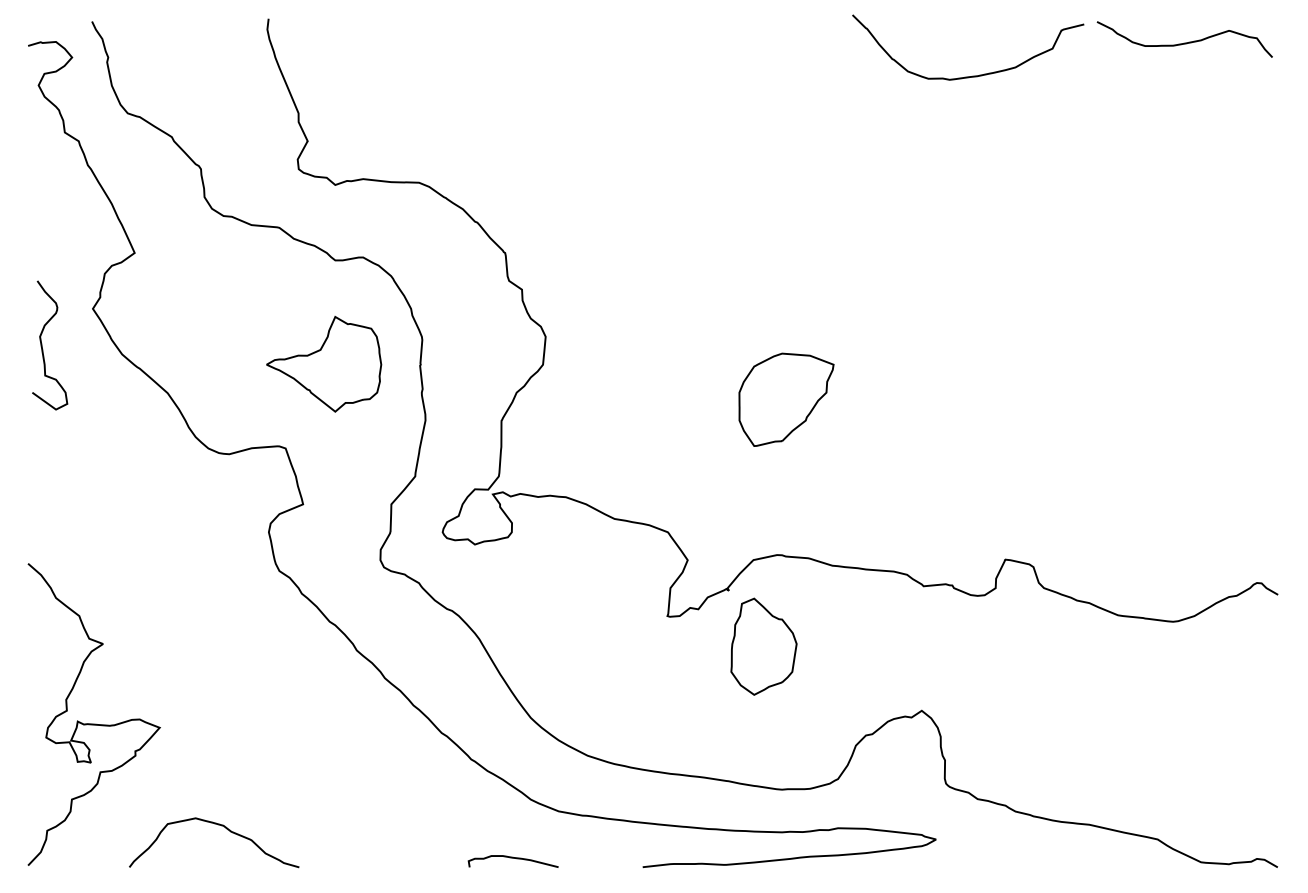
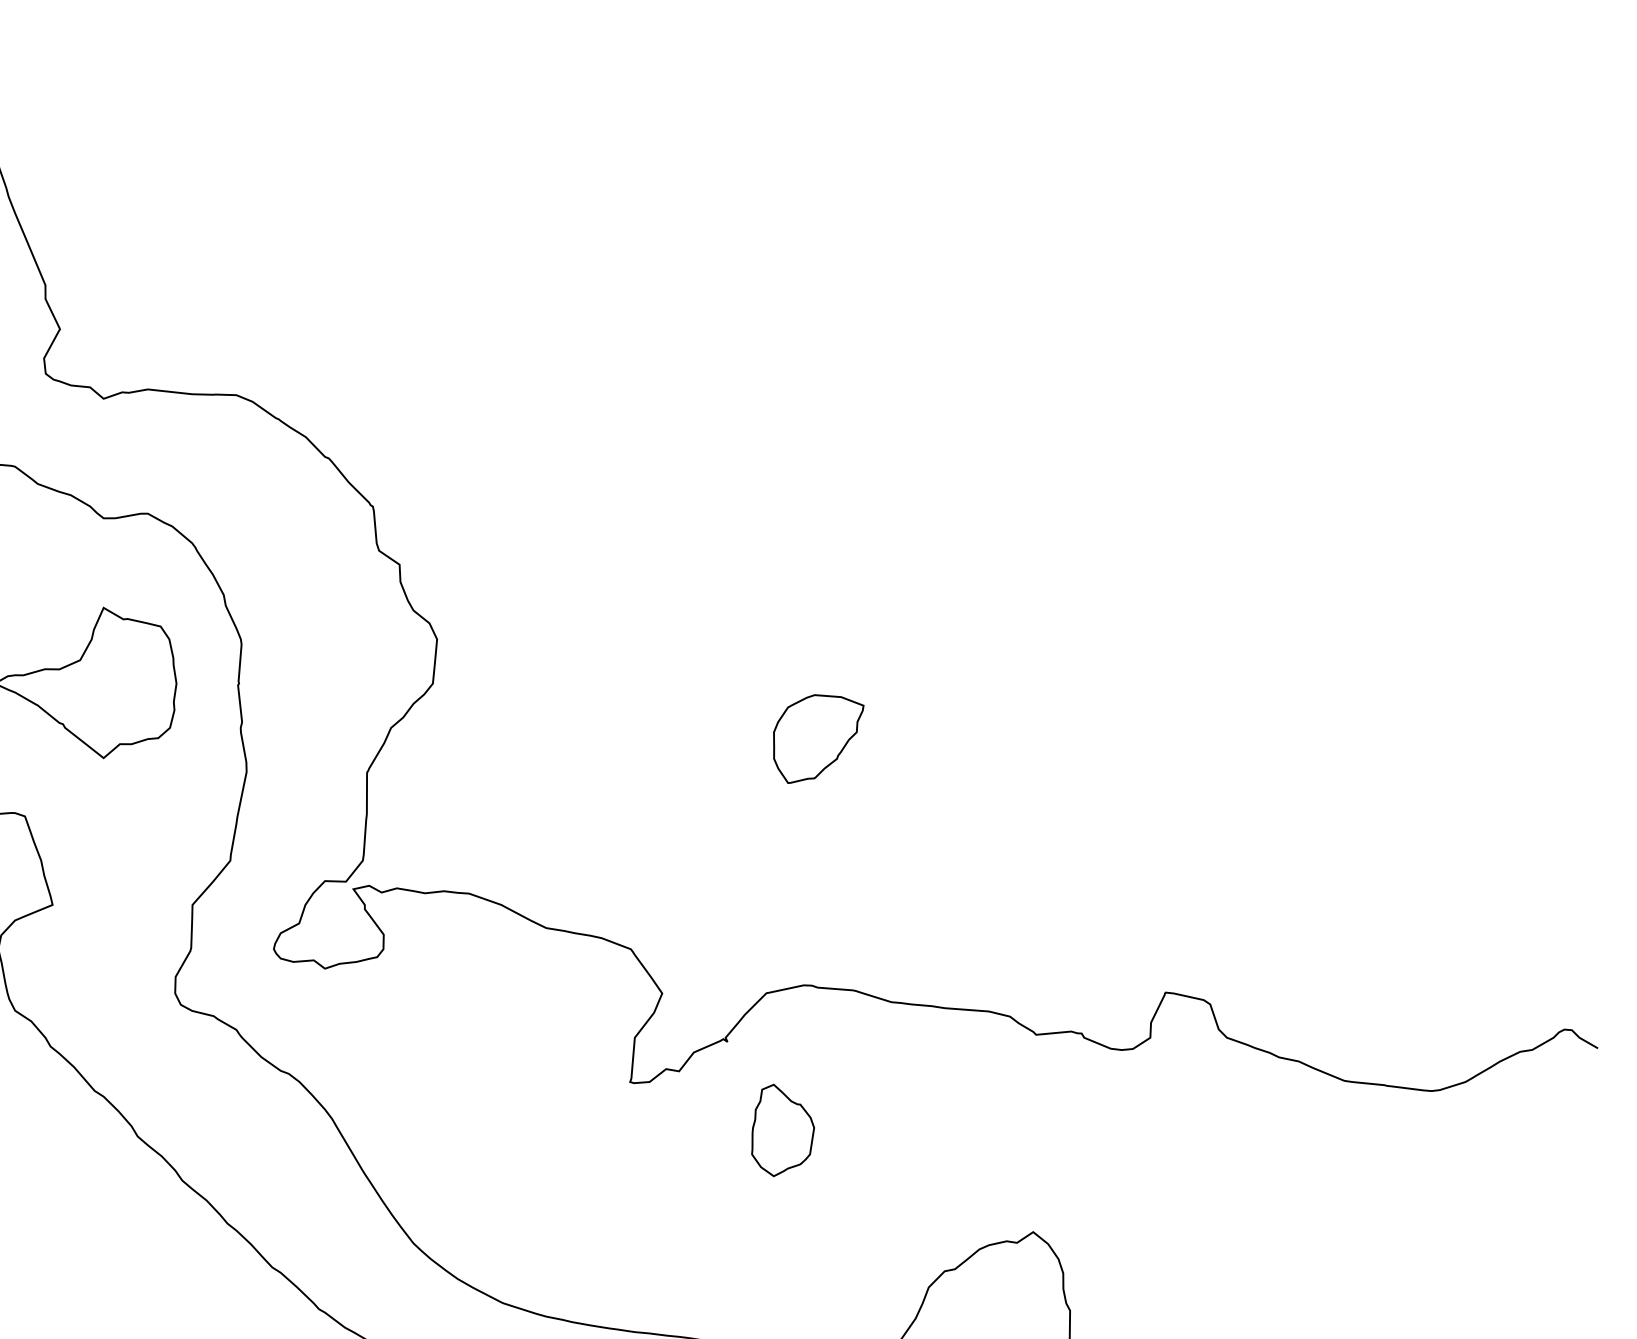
curve: (1184, 42) -> (1449, 172), removed
curve: (972, 75) -> (1113, 225), removed
part: (786, 399) -> (818, 738), size x0.6
part: (763, 646) -> (782, 1130), size x0.6

